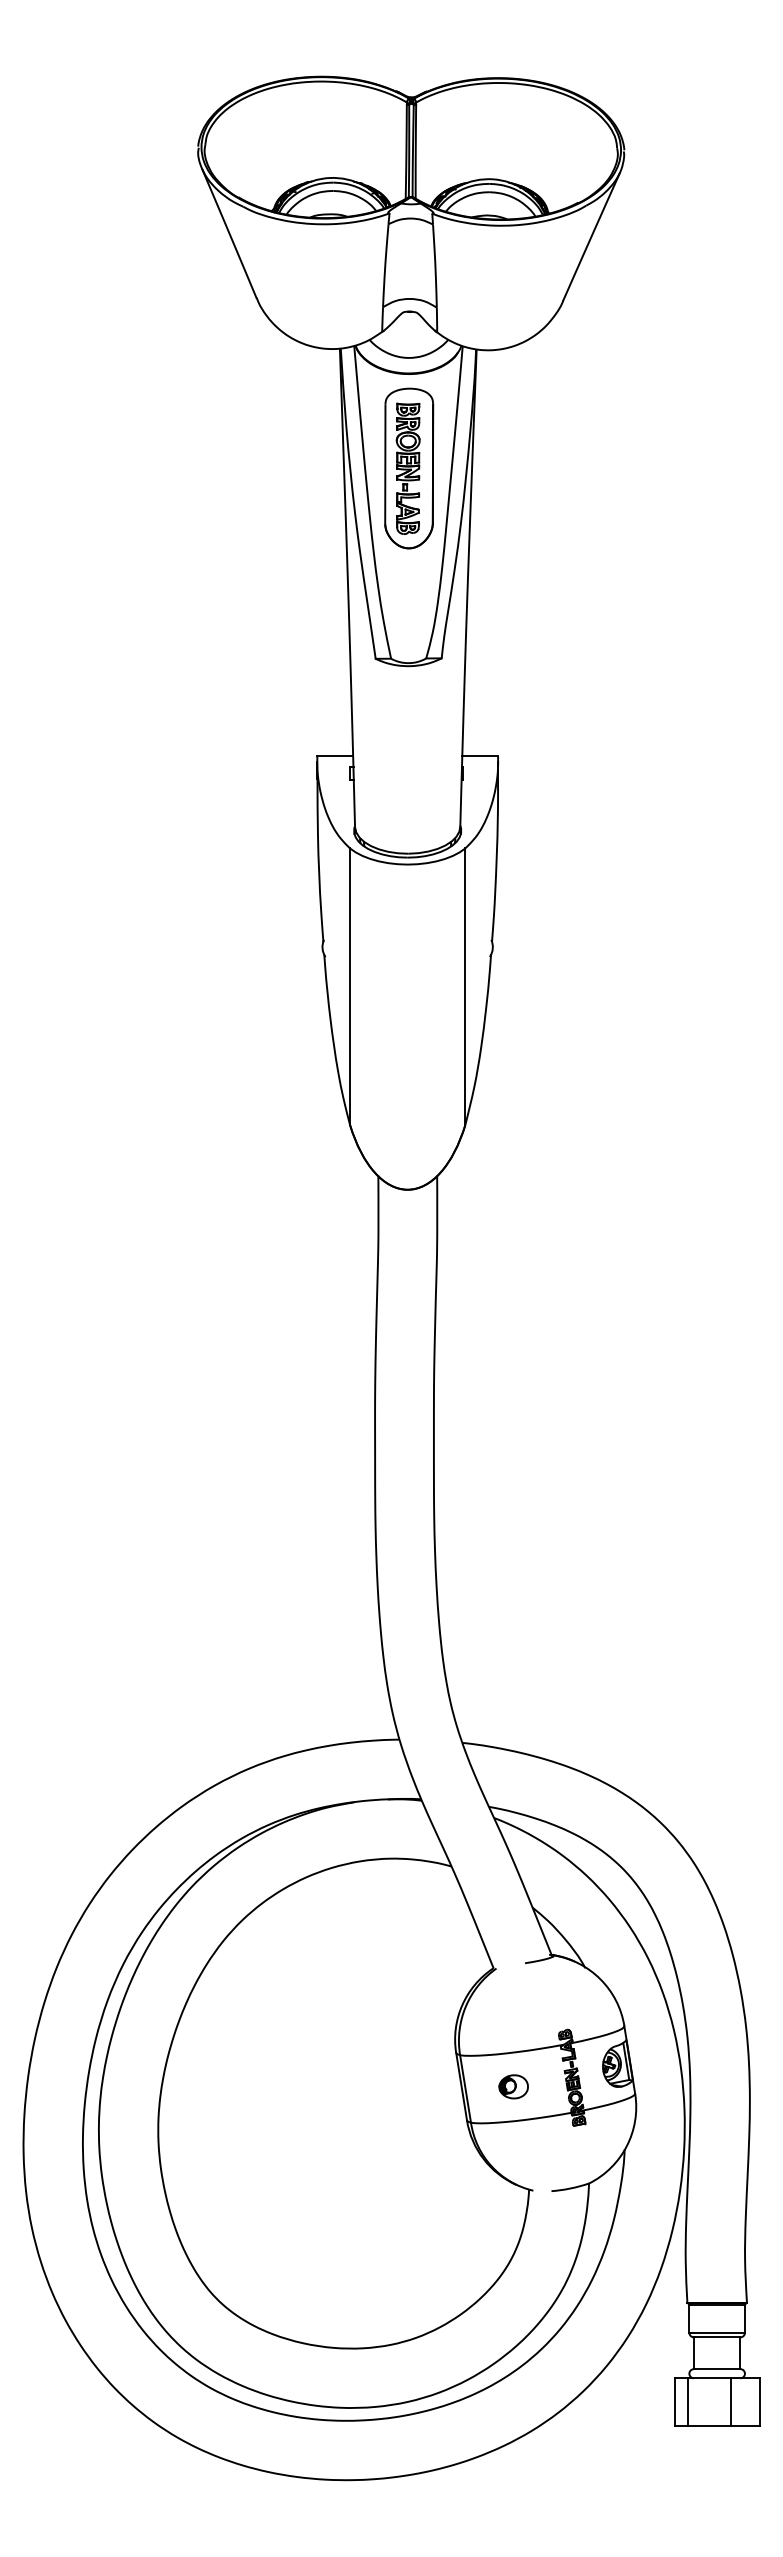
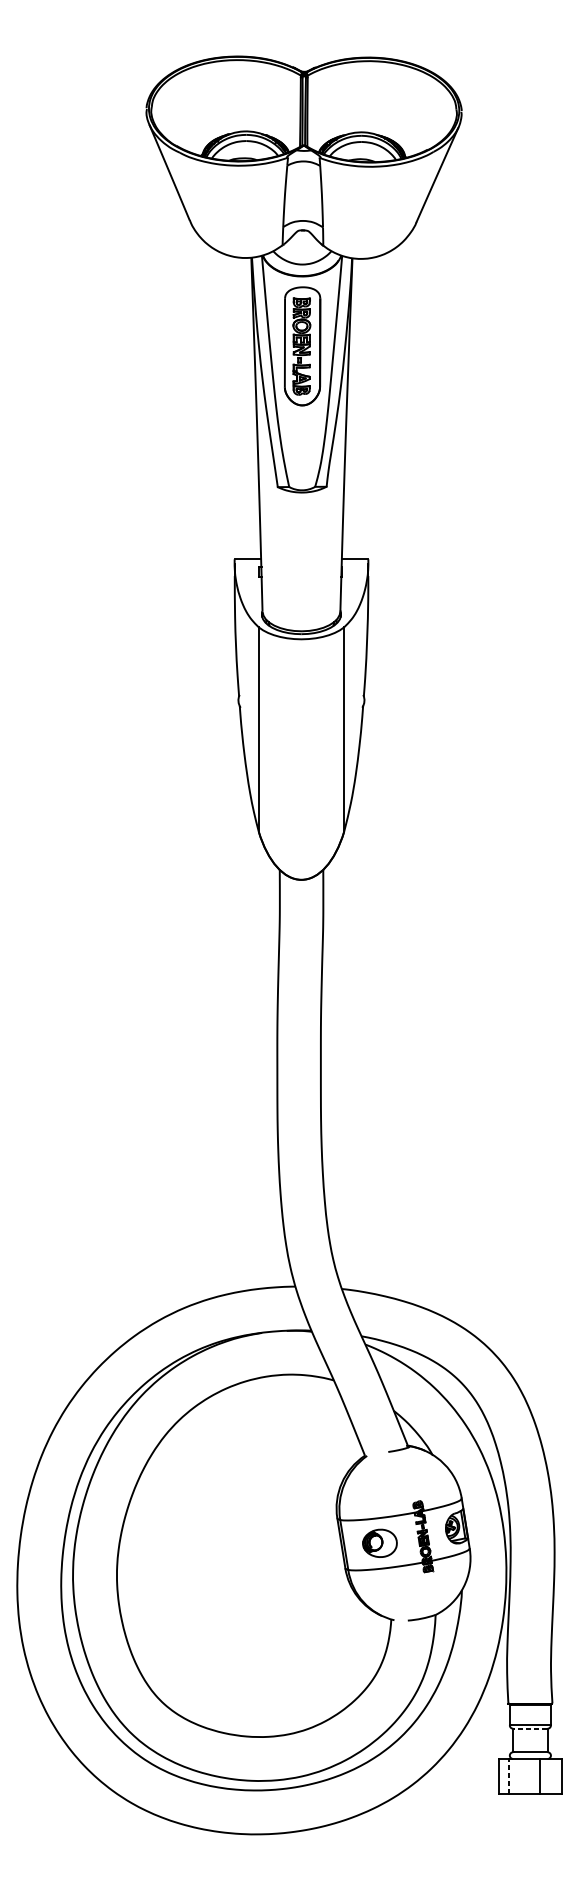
part: (513, 2086) -> (379, 1543), size x1.6
line: (717, 2337) -> (530, 1728), solid -> dashed
line: (688, 2402) -> (509, 1776), solid -> dashed

